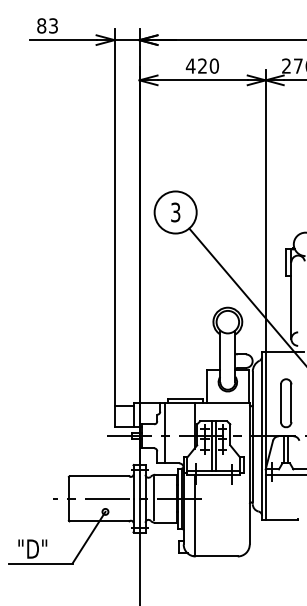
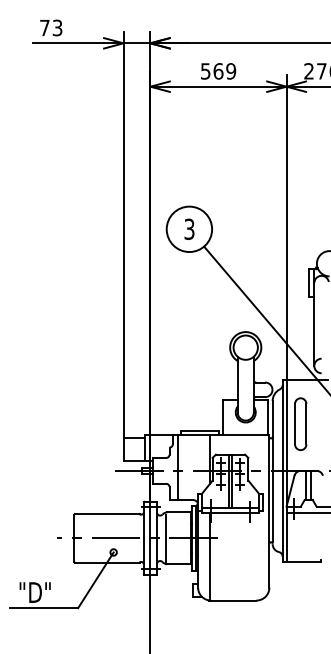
text: (41, 25) -> (44, 27), 83 -> 73
text: (202, 66) -> (218, 71), 420 -> 569
part: (286, 402) -> (300, 423), moved

